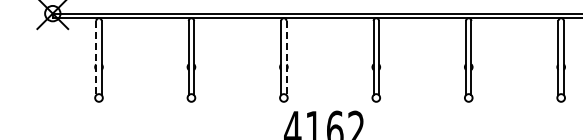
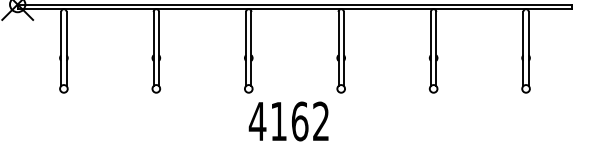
line: (96, 58) -> (61, 49), dashed -> solid
line: (286, 58) -> (251, 49), dashed -> solid

